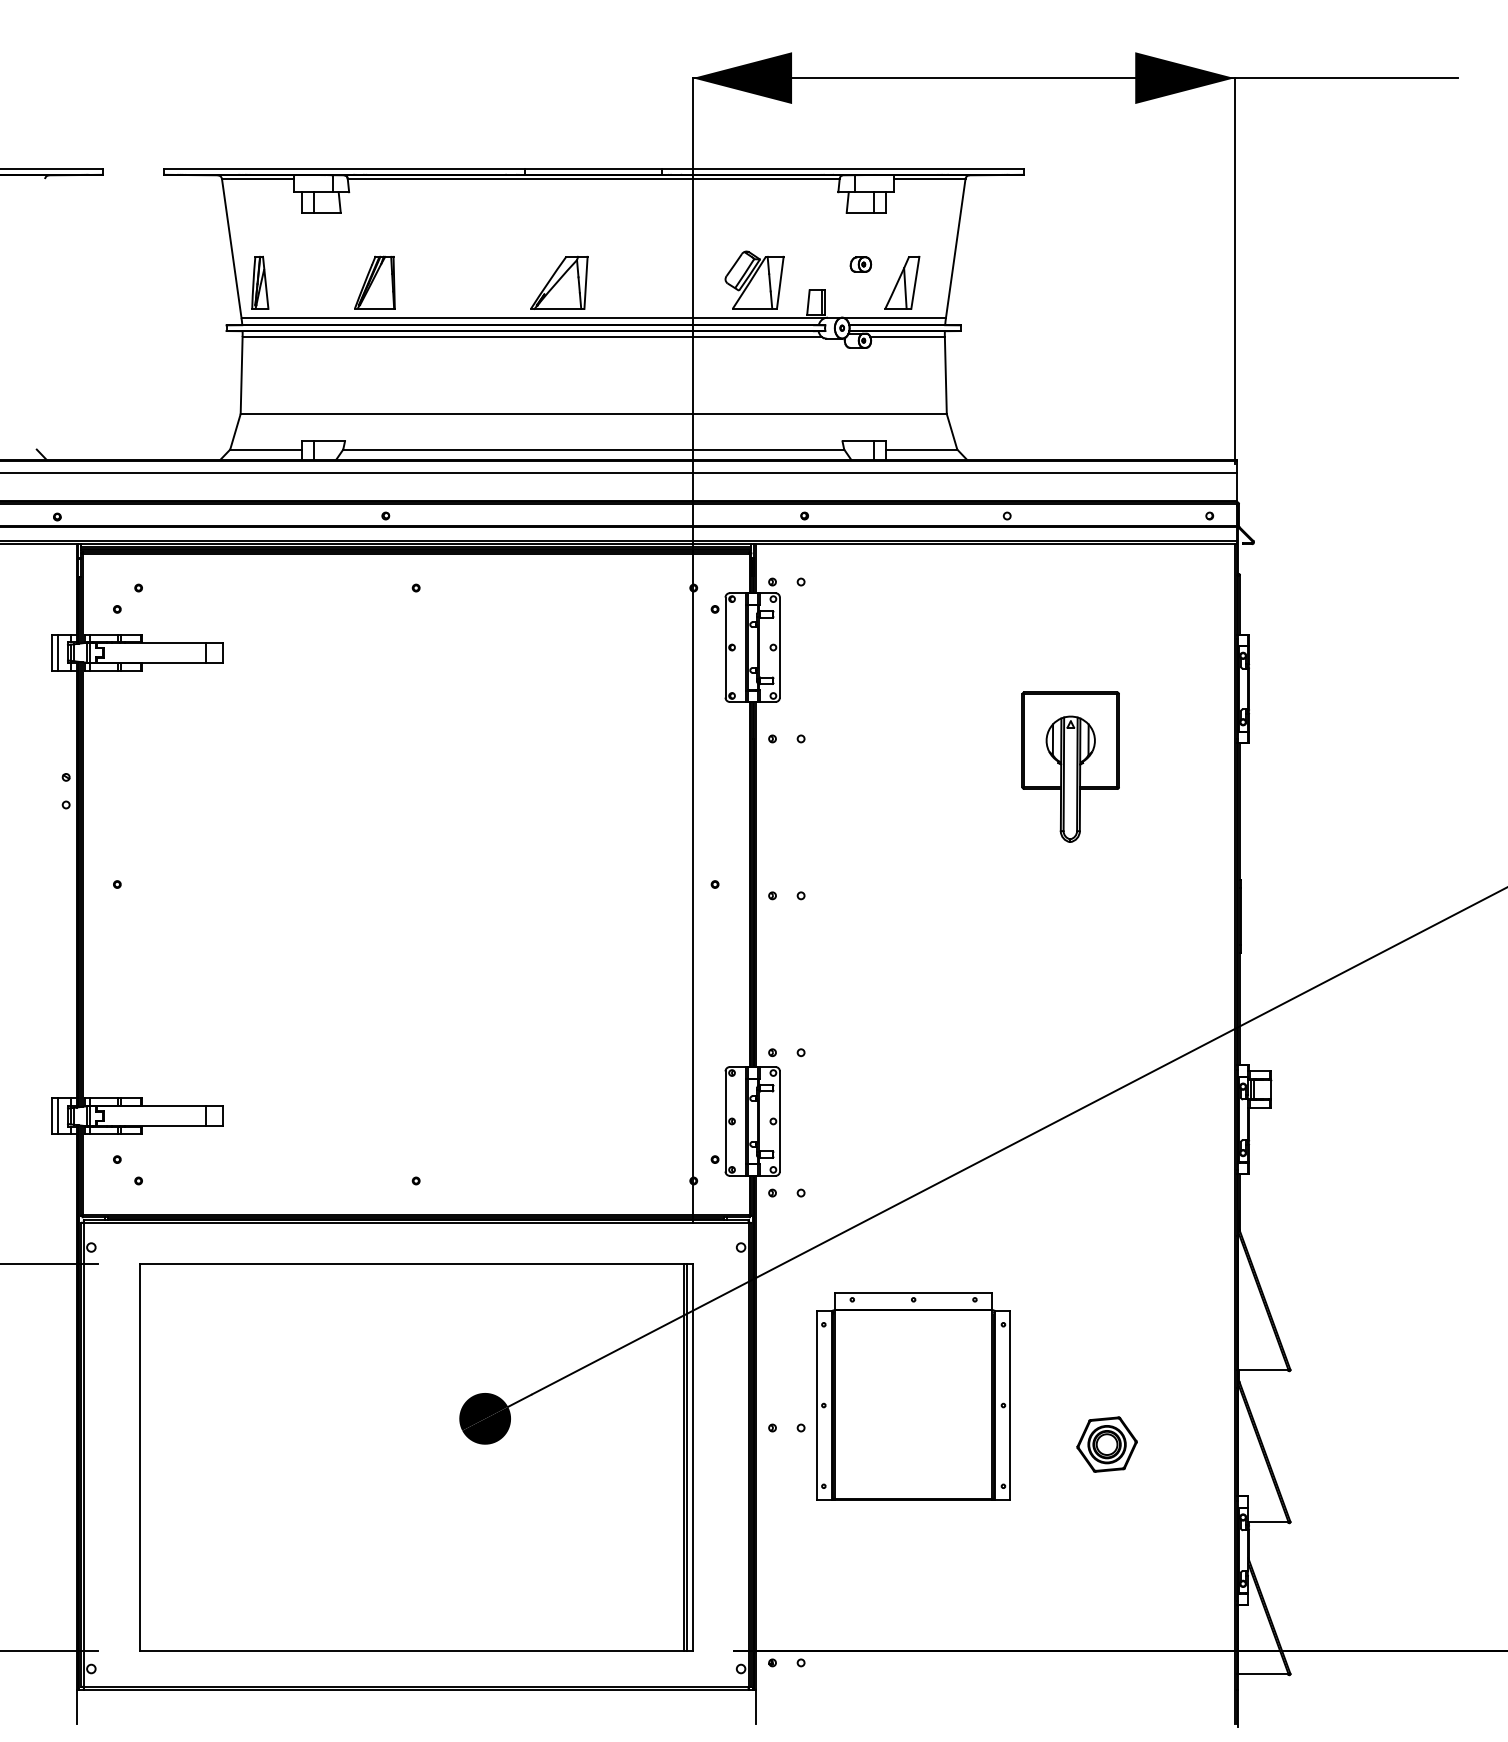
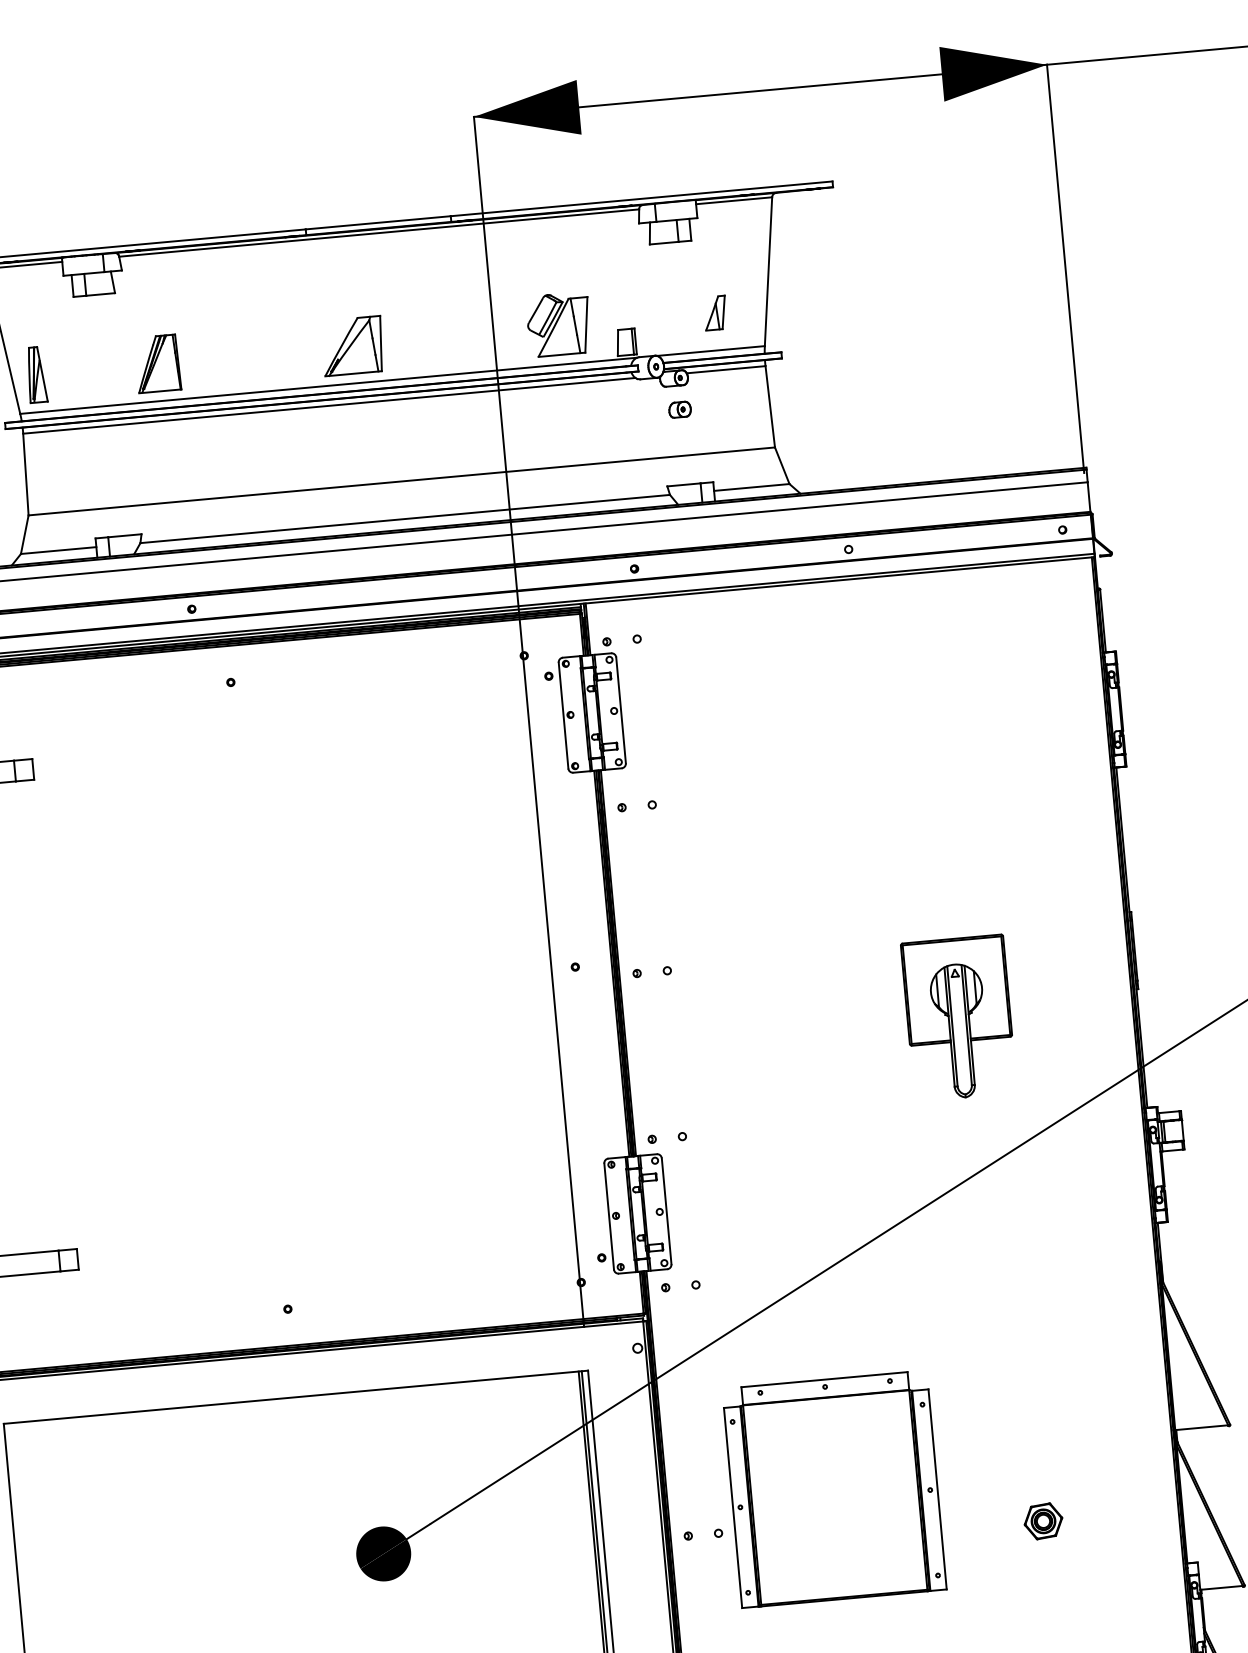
part: (860, 264) -> (679, 409), moved
part: (902, 282) -> (715, 312), size x0.6
part: (1070, 766) -> (958, 1017), moved
part: (1106, 1444) -> (1042, 1521), size x0.6

